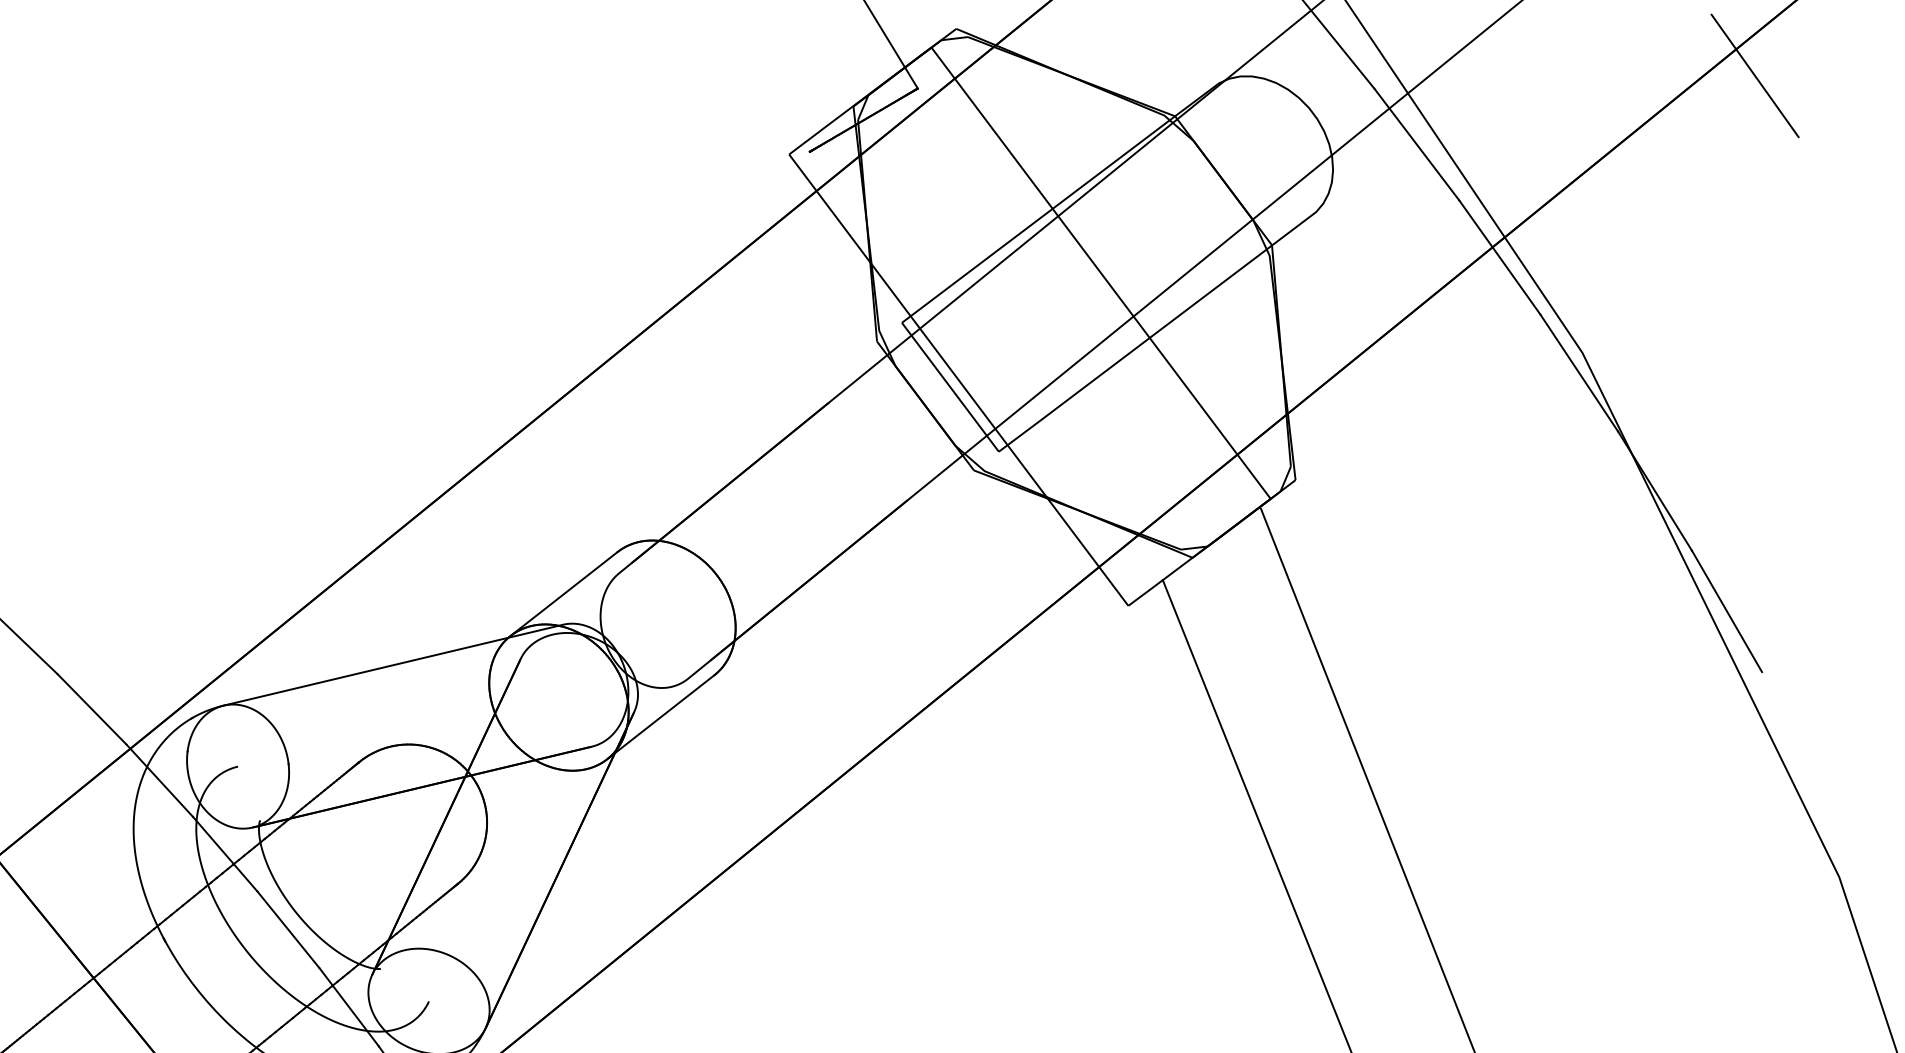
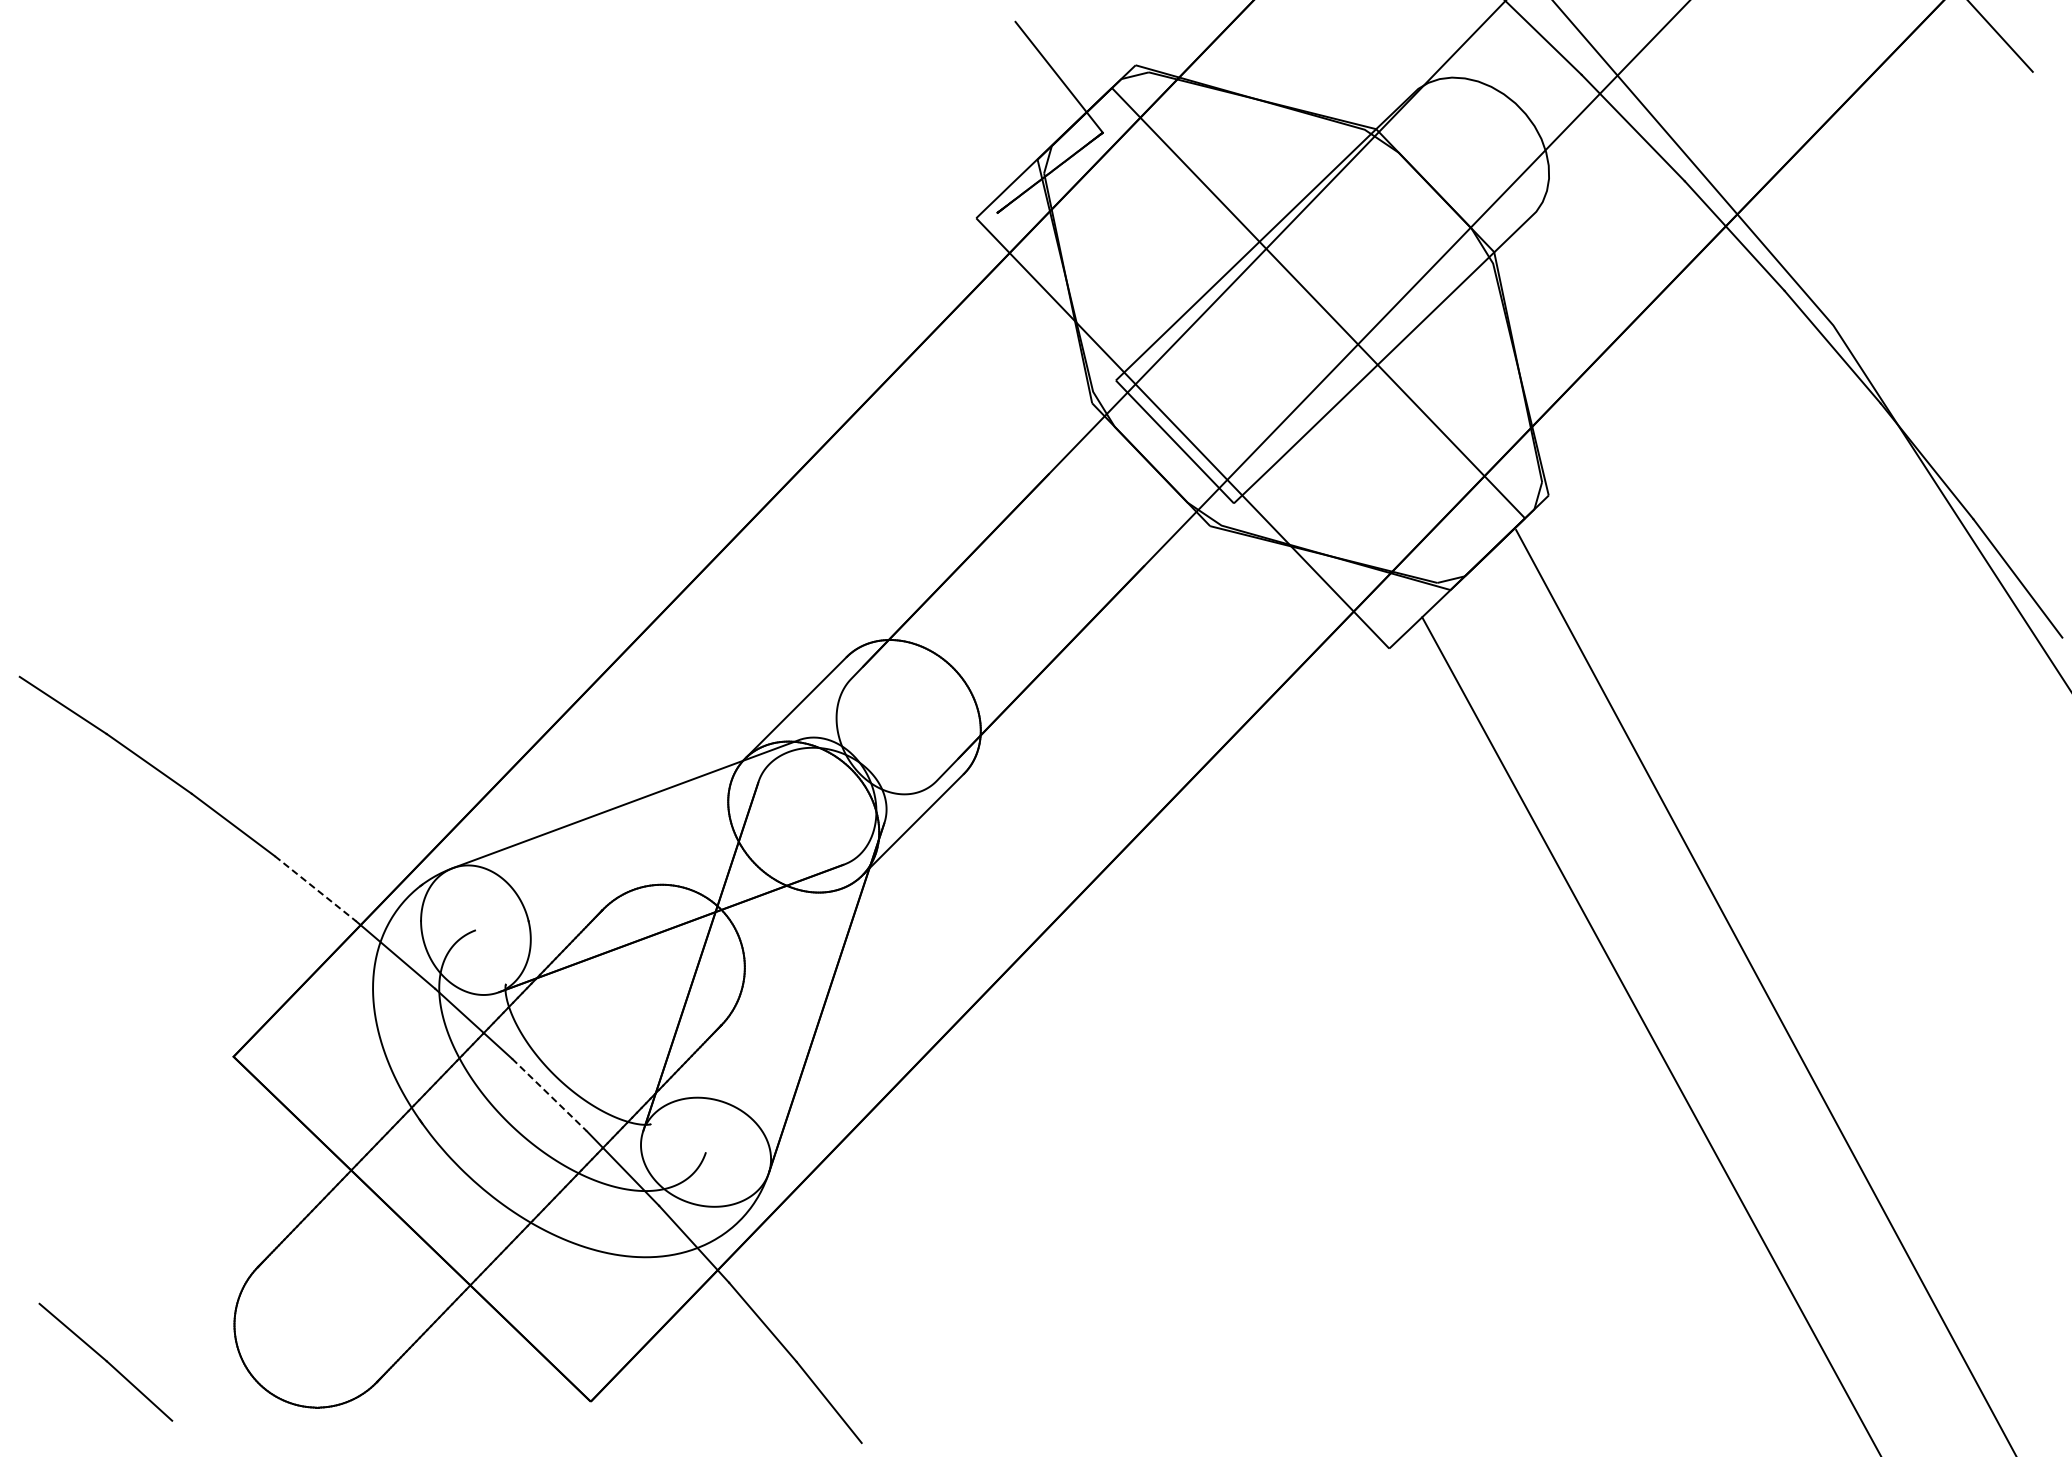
line: (92, 709) -> (315, 888), solid -> dashed
line: (288, 929) -> (549, 1094), solid -> dashed

